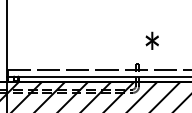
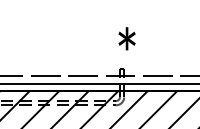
text: (151, 40) -> (126, 38), moved

